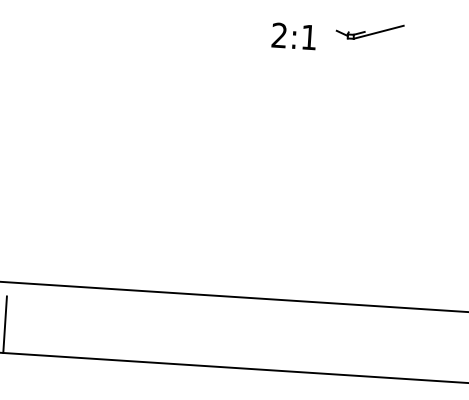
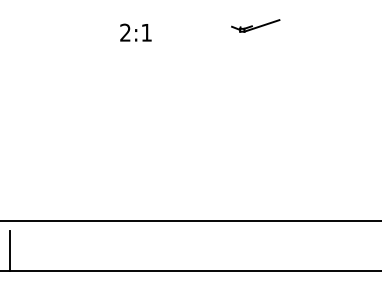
text: (293, 36) -> (135, 32), moved

